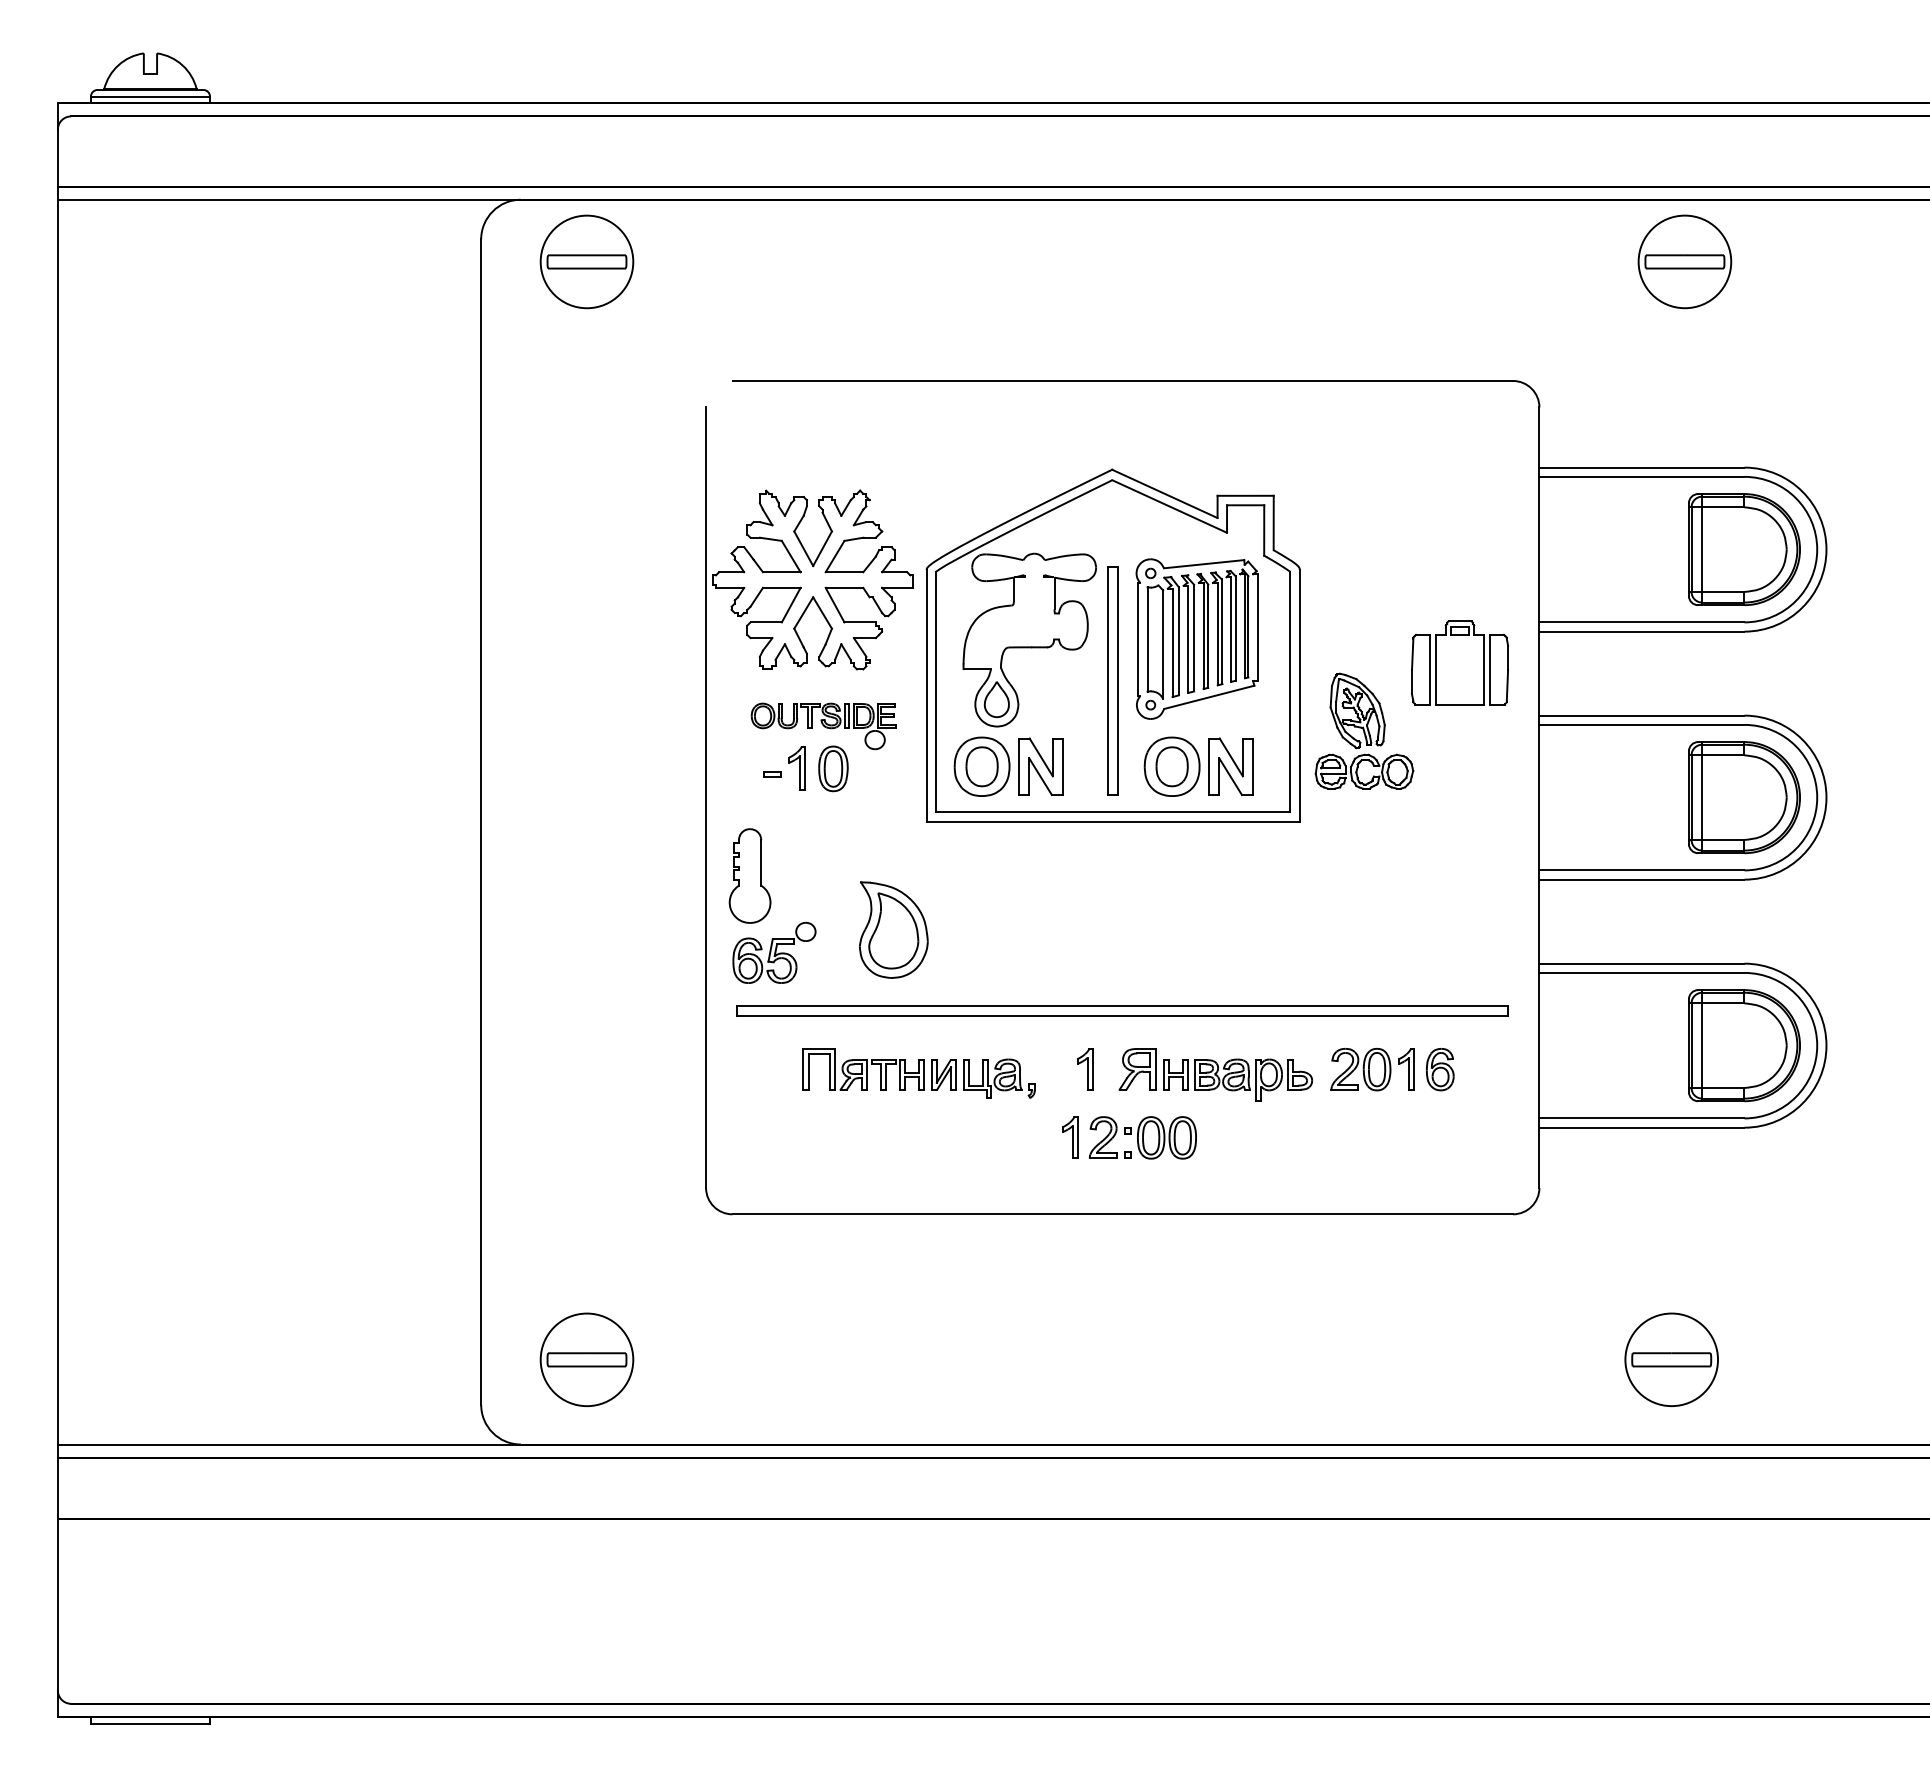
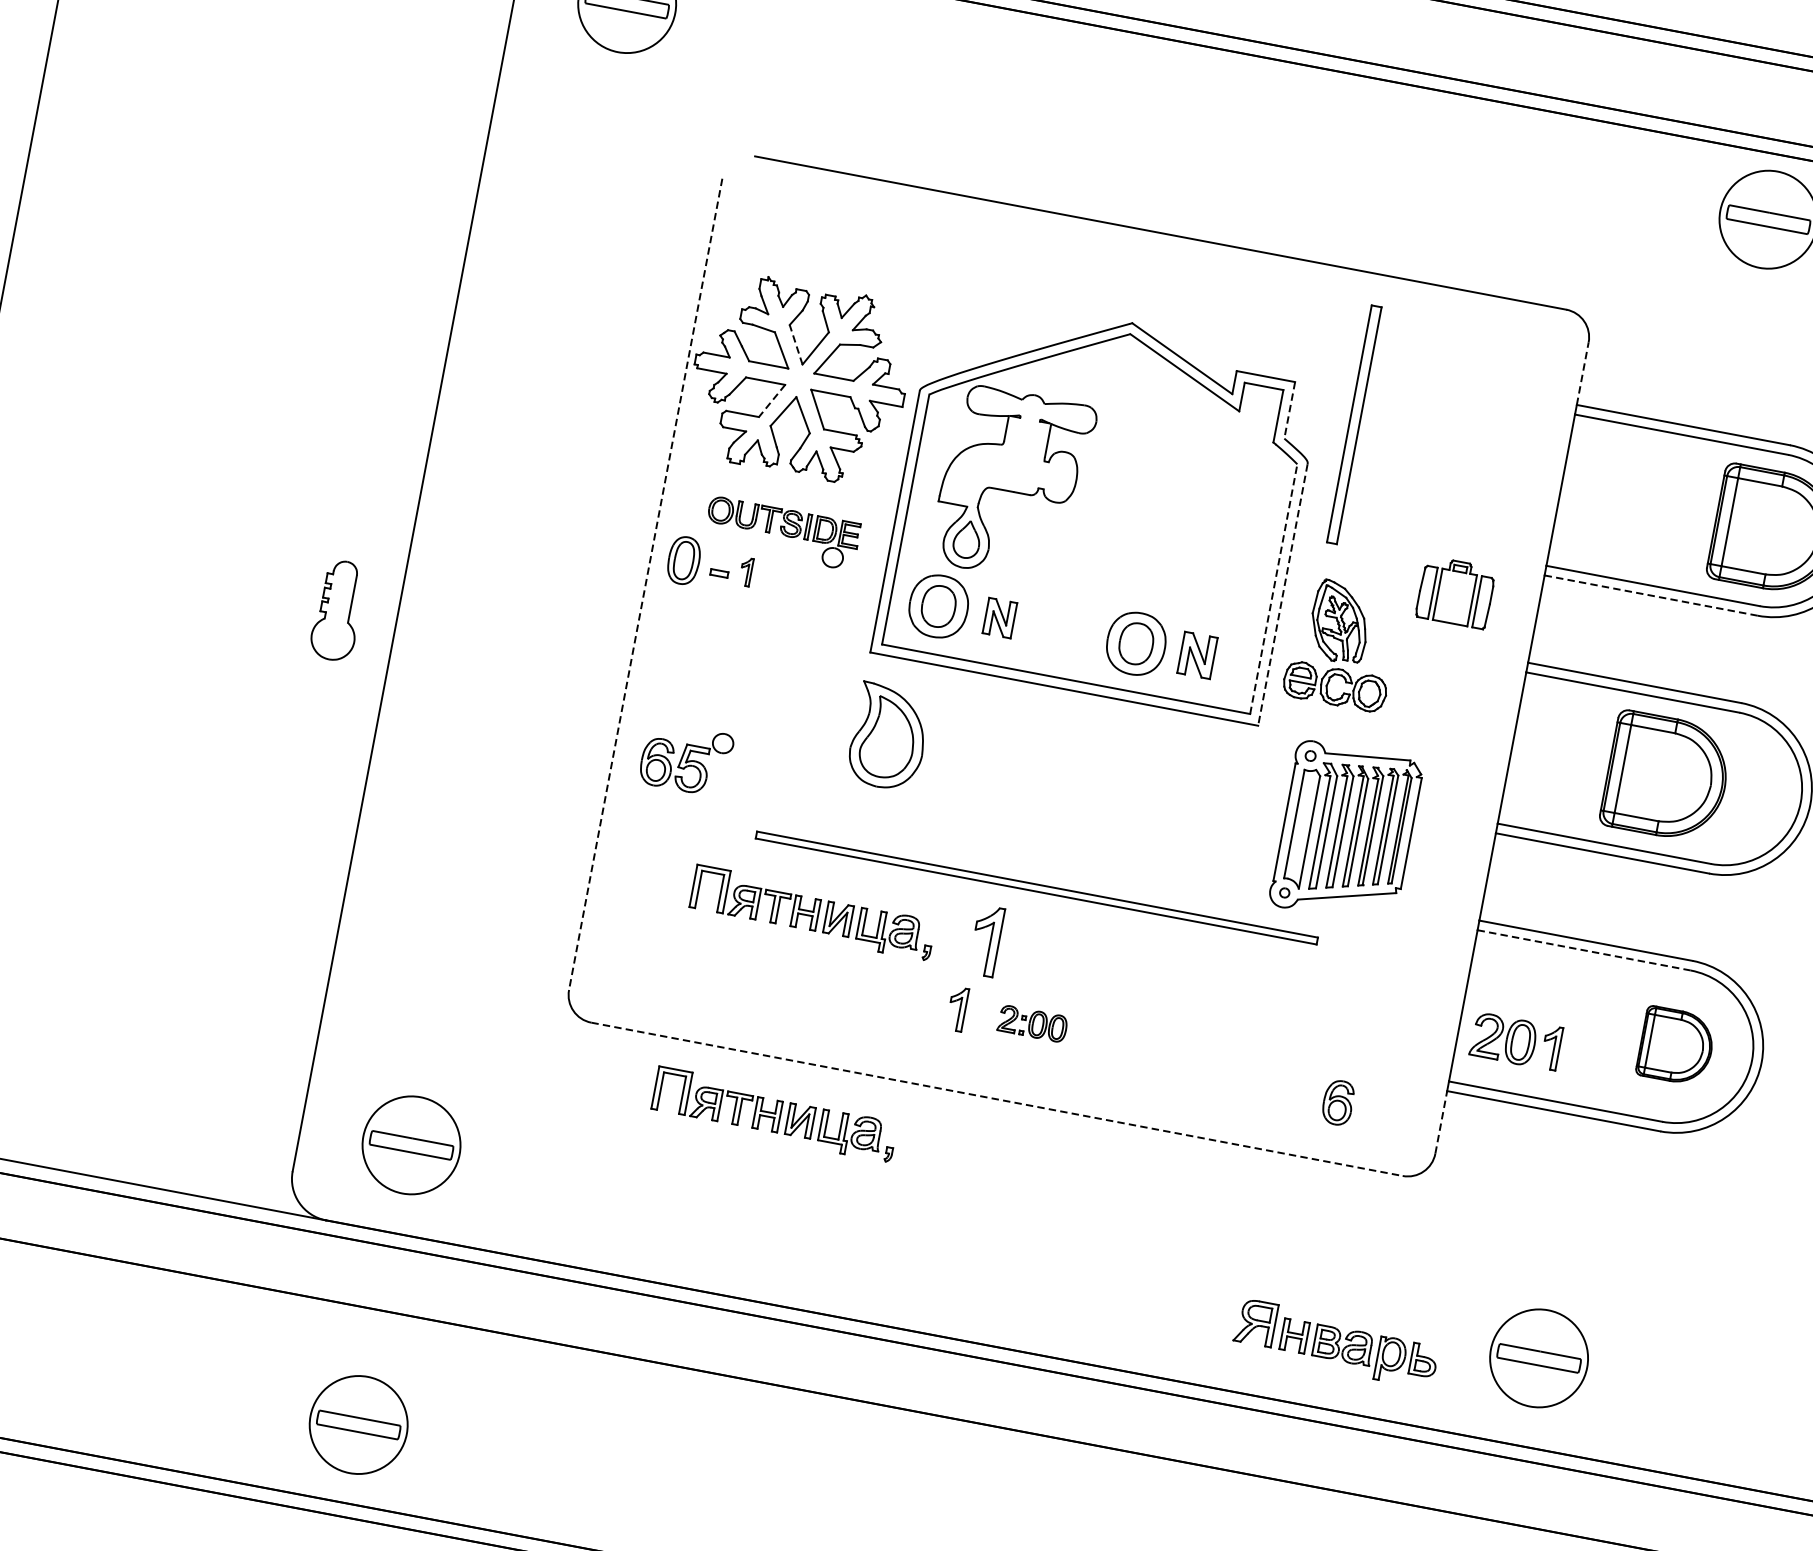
line: (1539, 437) -> (1582, 373), solid -> dashed
line: (1273, 523) -> (1289, 410), solid -> dashed
line: (803, 548) -> (795, 344), solid -> dashed
line: (791, 605) -> (772, 401), solid -> dashed
line: (1641, 631) -> (1650, 595), solid -> dashed
part: (1196, 638) -> (1345, 832), moved
part: (1459, 662) -> (1455, 591), size x0.7
part: (1112, 680) -> (1353, 424), moved
line: (1290, 691) -> (1274, 588), solid -> dashed
line: (1299, 695) -> (1282, 594), solid -> dashed
part: (1040, 766) -> (999, 617), size x0.6
part: (1230, 766) -> (1197, 654), size x0.7
part: (796, 768) -> (745, 571), size x0.6
part: (833, 768) -> (684, 560), moved
part: (1744, 797) -> (1667, 777), moved
line: (706, 798) -> (646, 585), solid -> dashed
part: (749, 875) -> (337, 609), moved
part: (893, 929) -> (888, 736), moved
line: (1641, 972) -> (1583, 949), solid -> dashed
part: (1122, 1010) -> (1036, 887), size x0.7
part: (1744, 1045) -> (1676, 1045), size x0.6
part: (1085, 1069) -> (986, 941), size x1.6
part: (1372, 1069) -> (1515, 1041), moved
part: (1440, 1069) -> (1338, 1102), moved
part: (1215, 1074) -> (1336, 1343), moved
part: (1142, 1137) -> (1032, 1023), size x0.6
line: (1539, 1157) -> (1441, 1122), solid -> dashed
line: (1123, 1214) -> (997, 1099), solid -> dashed
part: (918, 1267) -> (774, 1114), added
part: (586, 1628) -> (358, 1424), added

